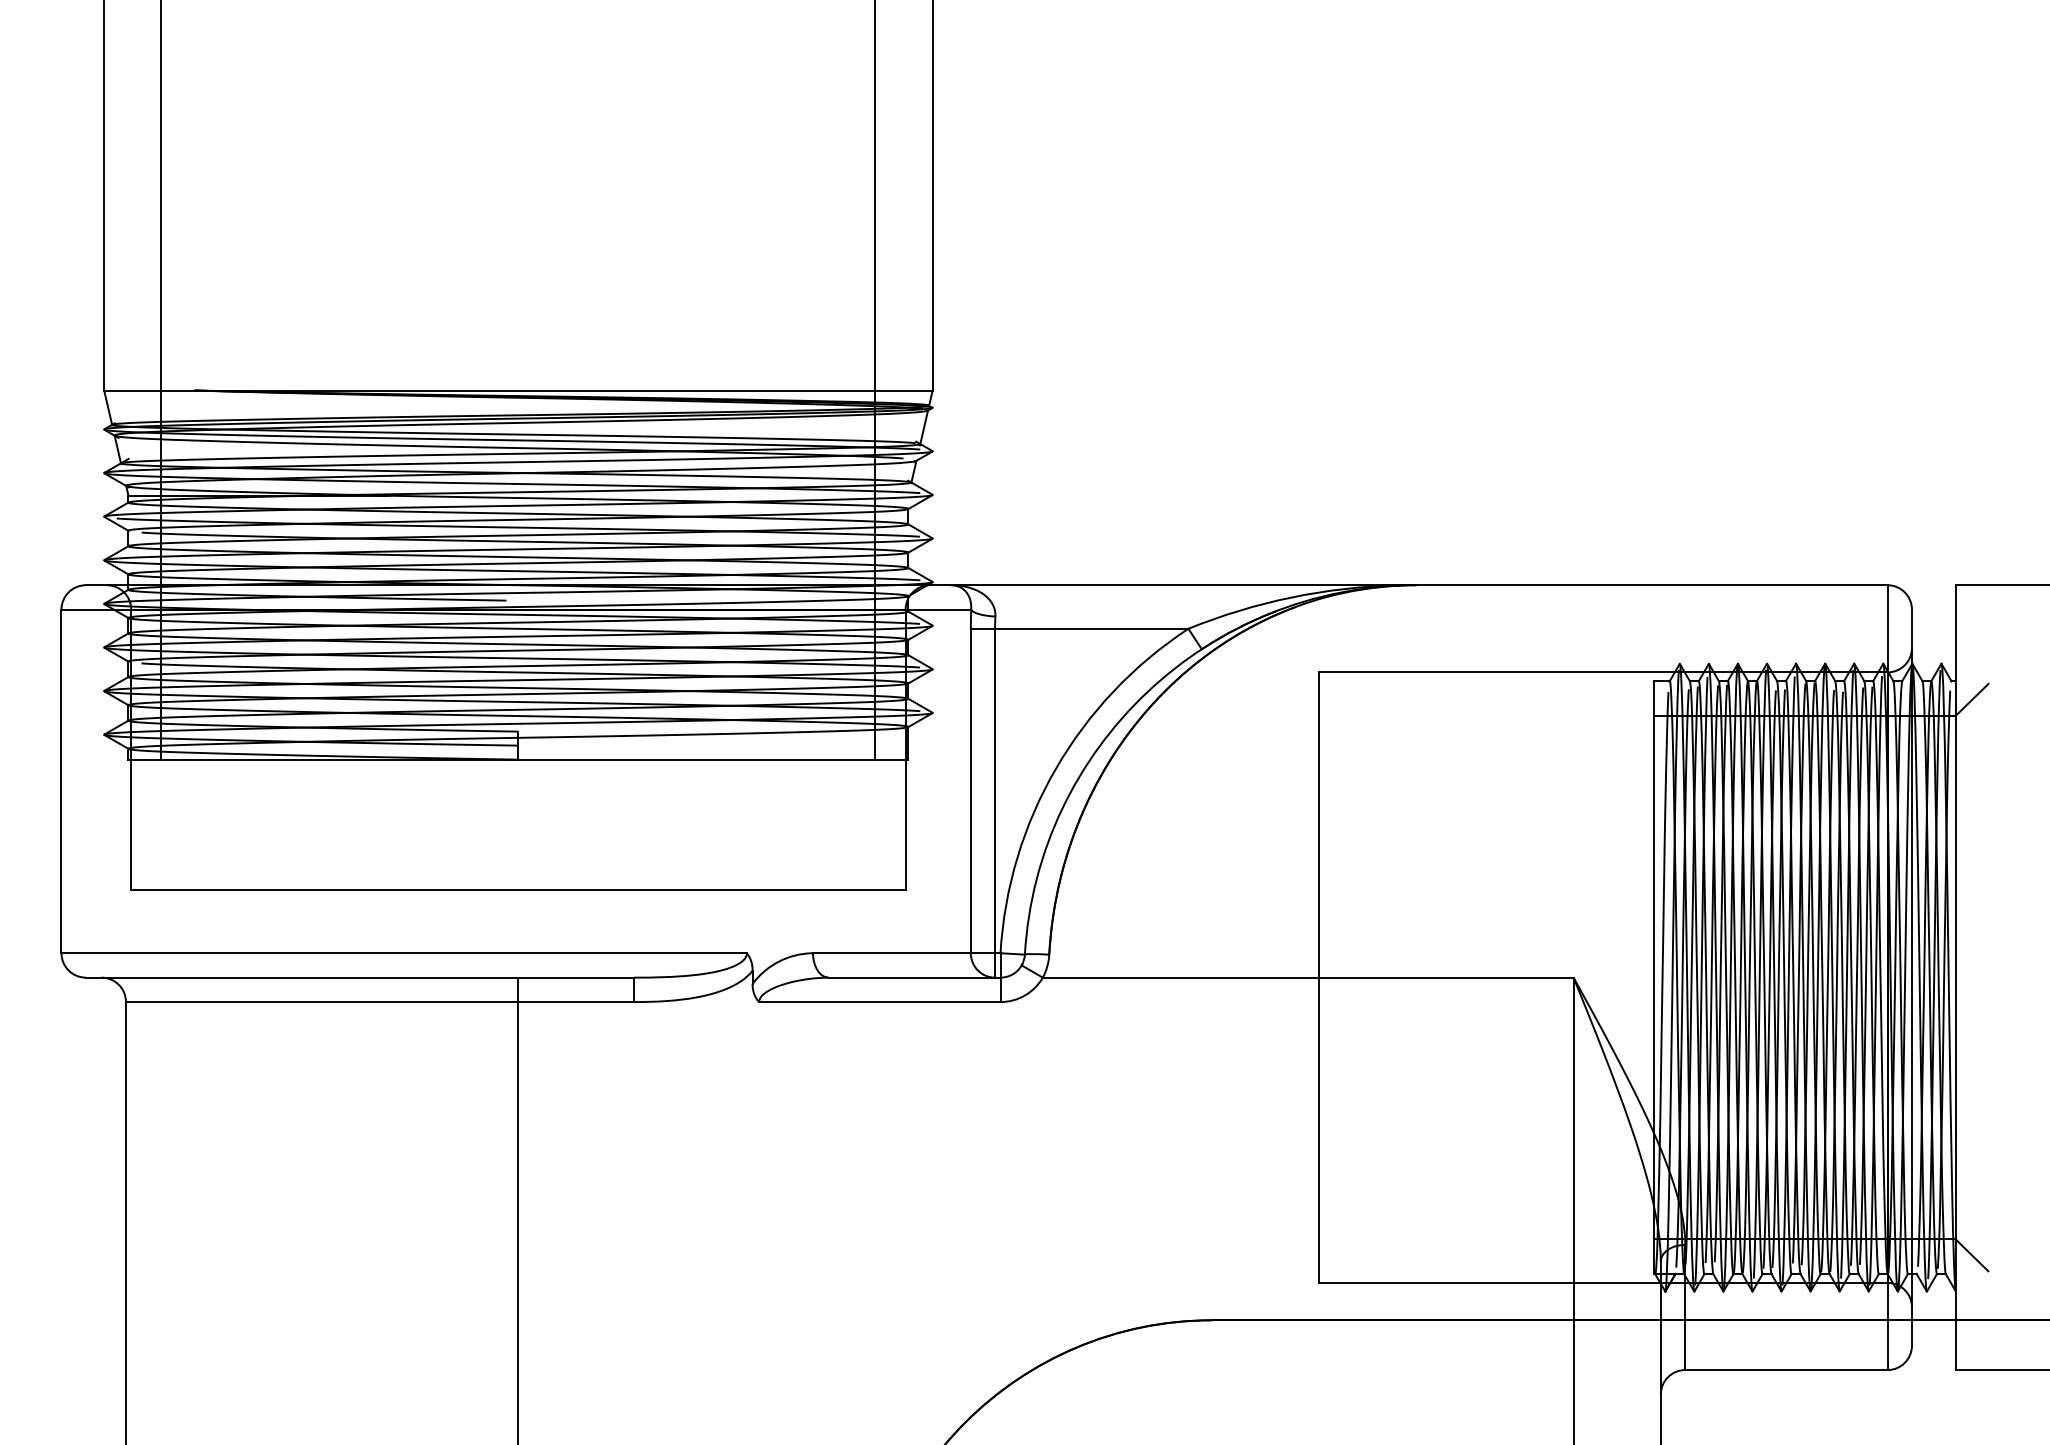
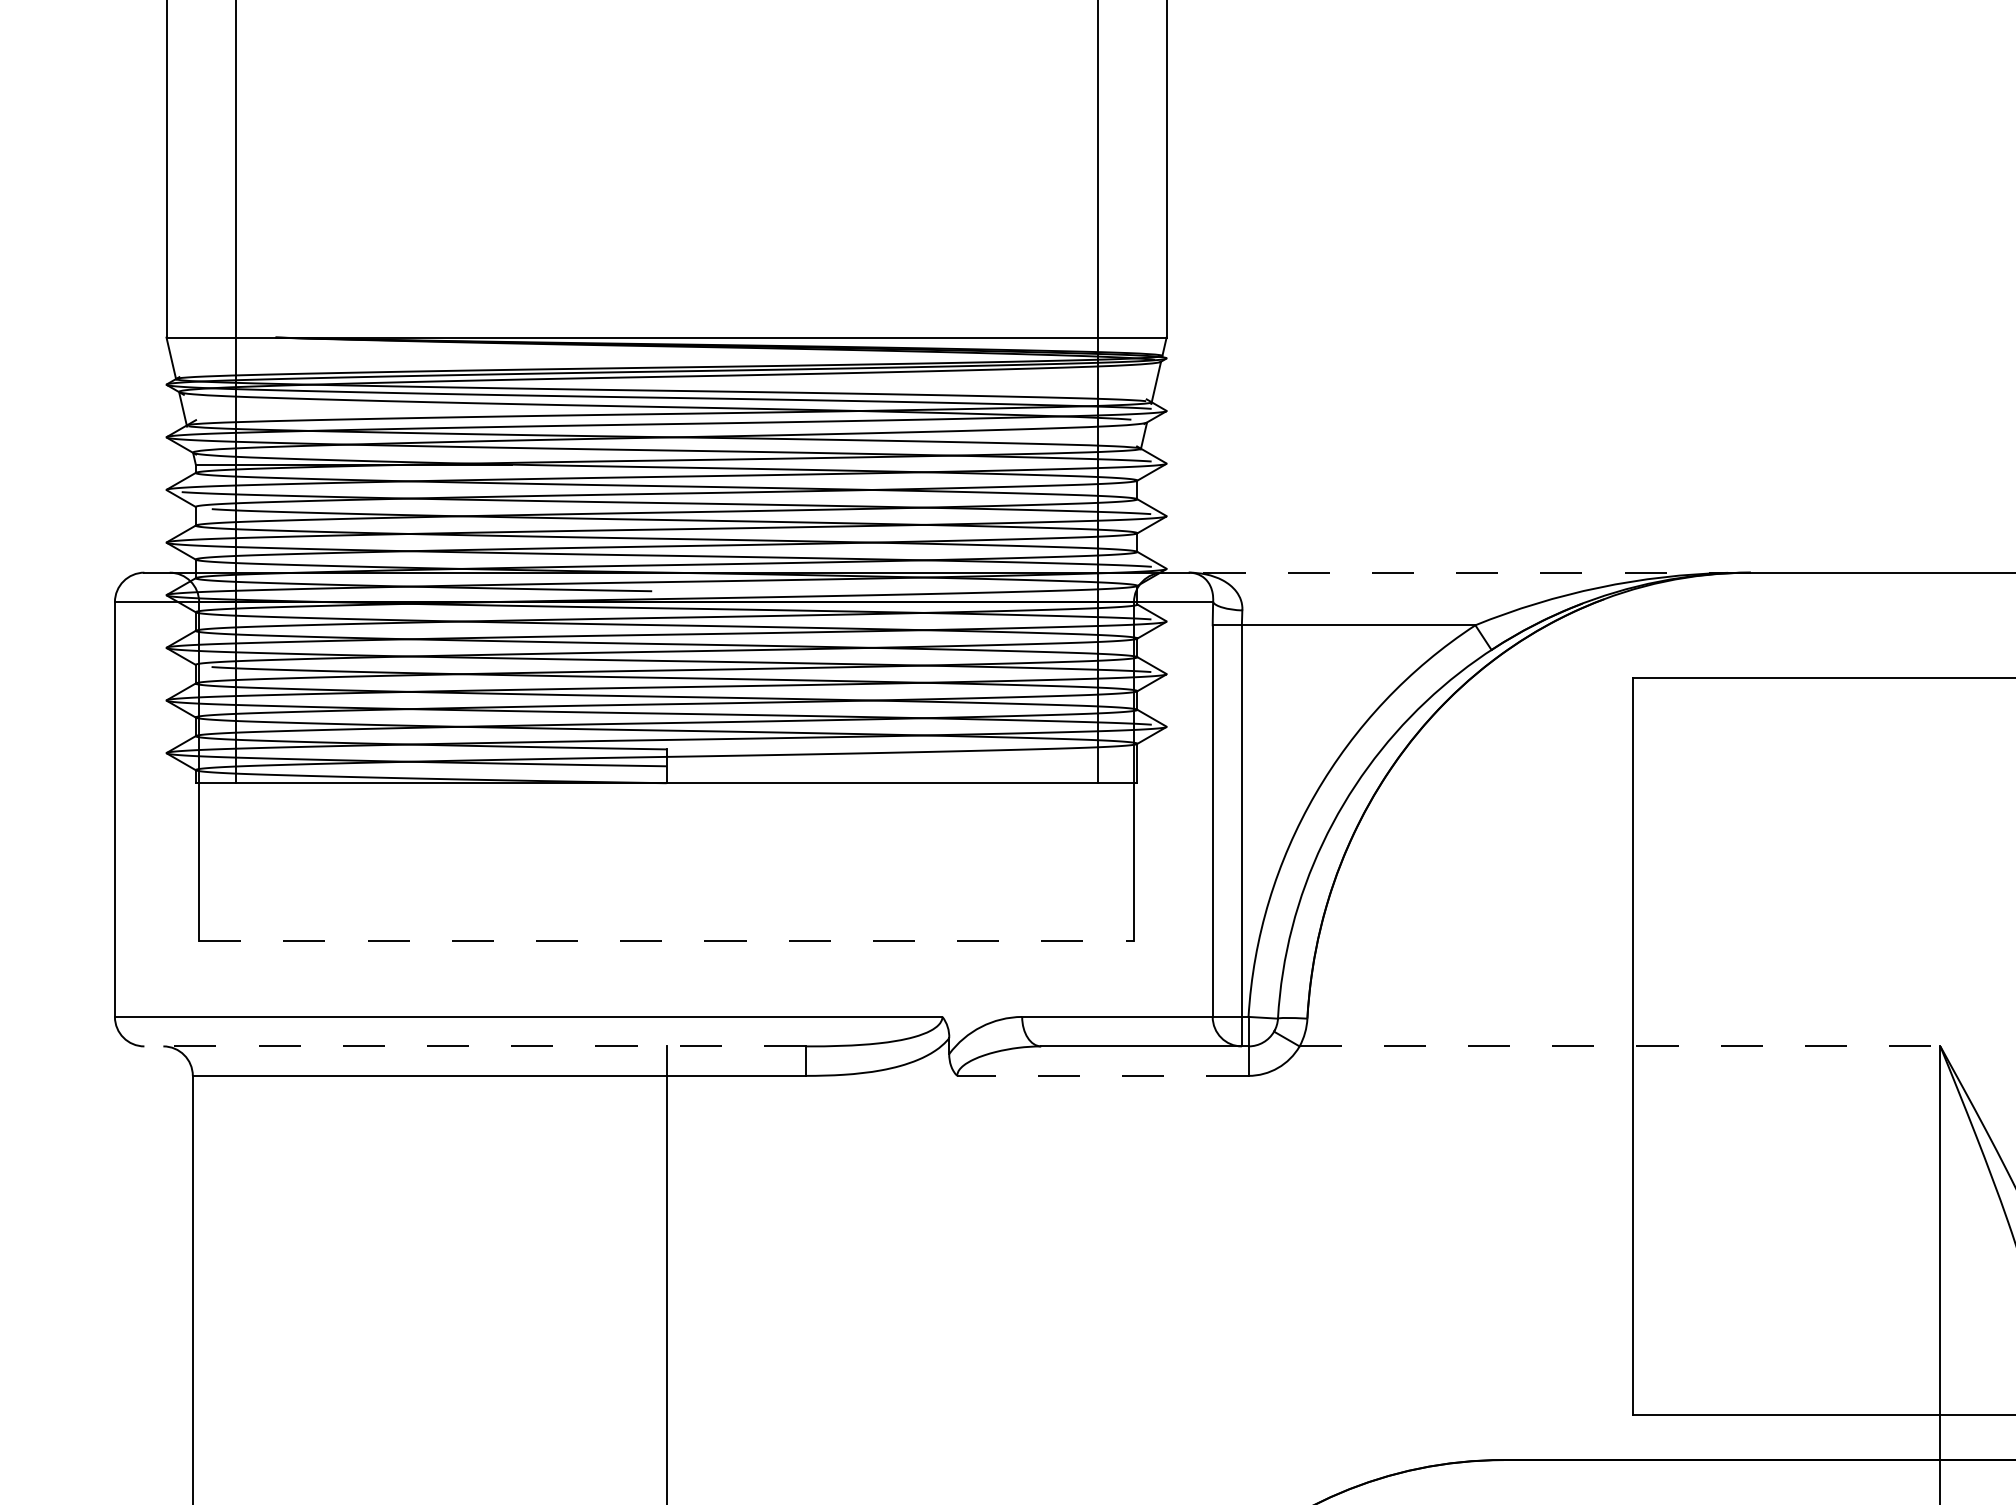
line: (1183, 585) -> (1469, 573), solid -> dashed
line: (518, 890) -> (666, 941), solid -> dashed
line: (359, 977) -> (474, 1046), solid -> dashed
line: (1308, 977) -> (1620, 1046), solid -> dashed
line: (879, 1002) -> (1102, 1076), solid -> dashed

